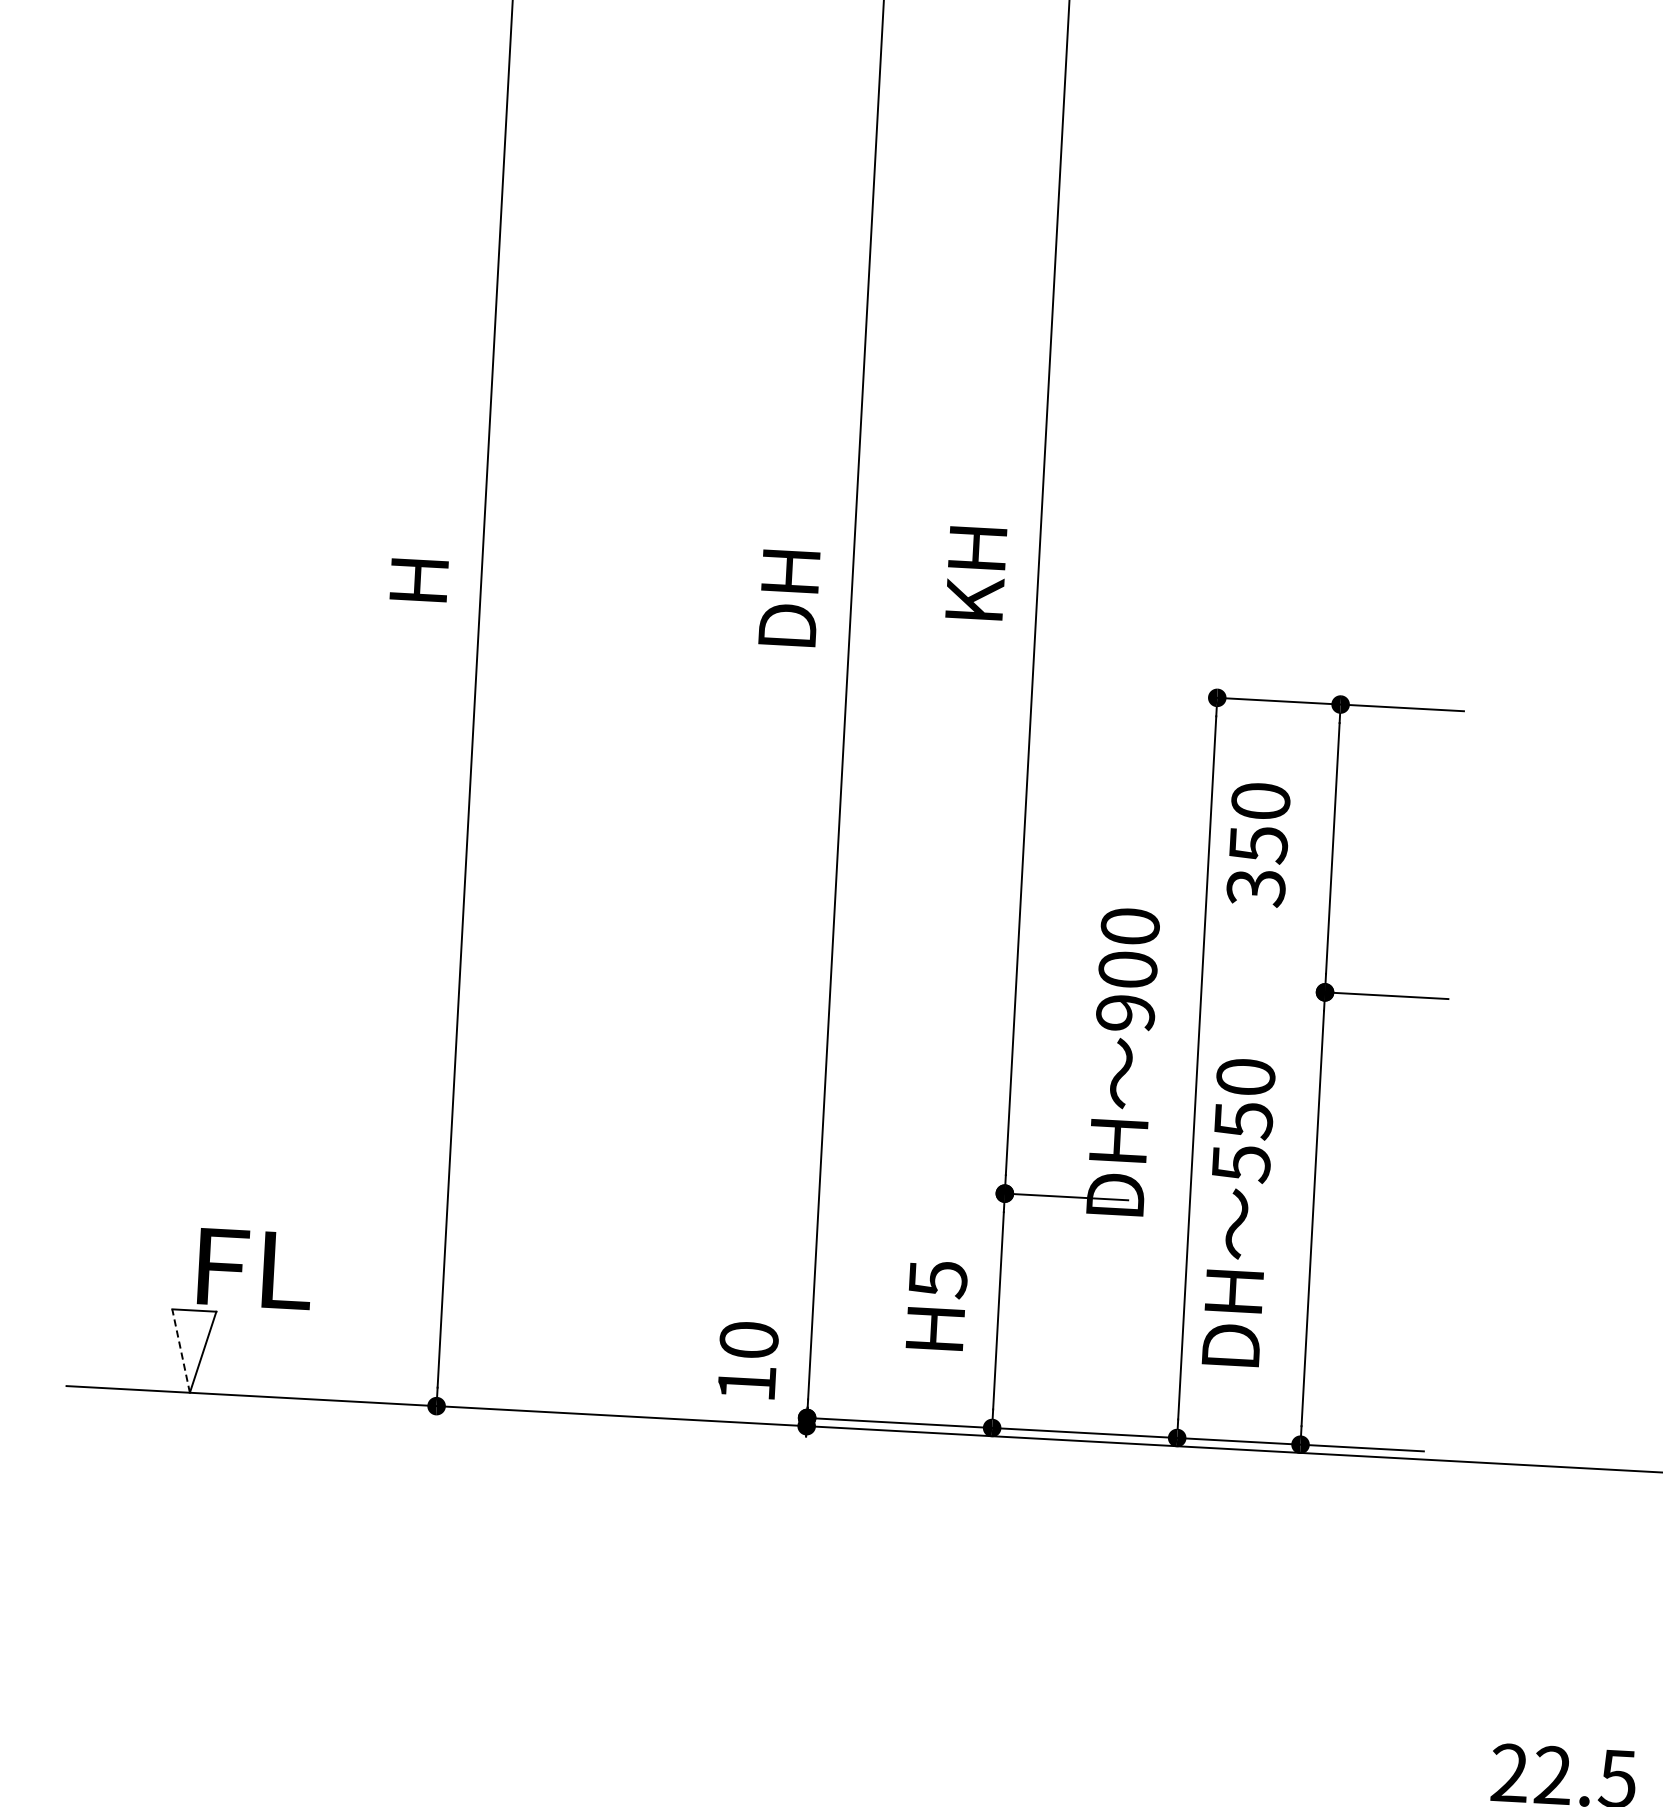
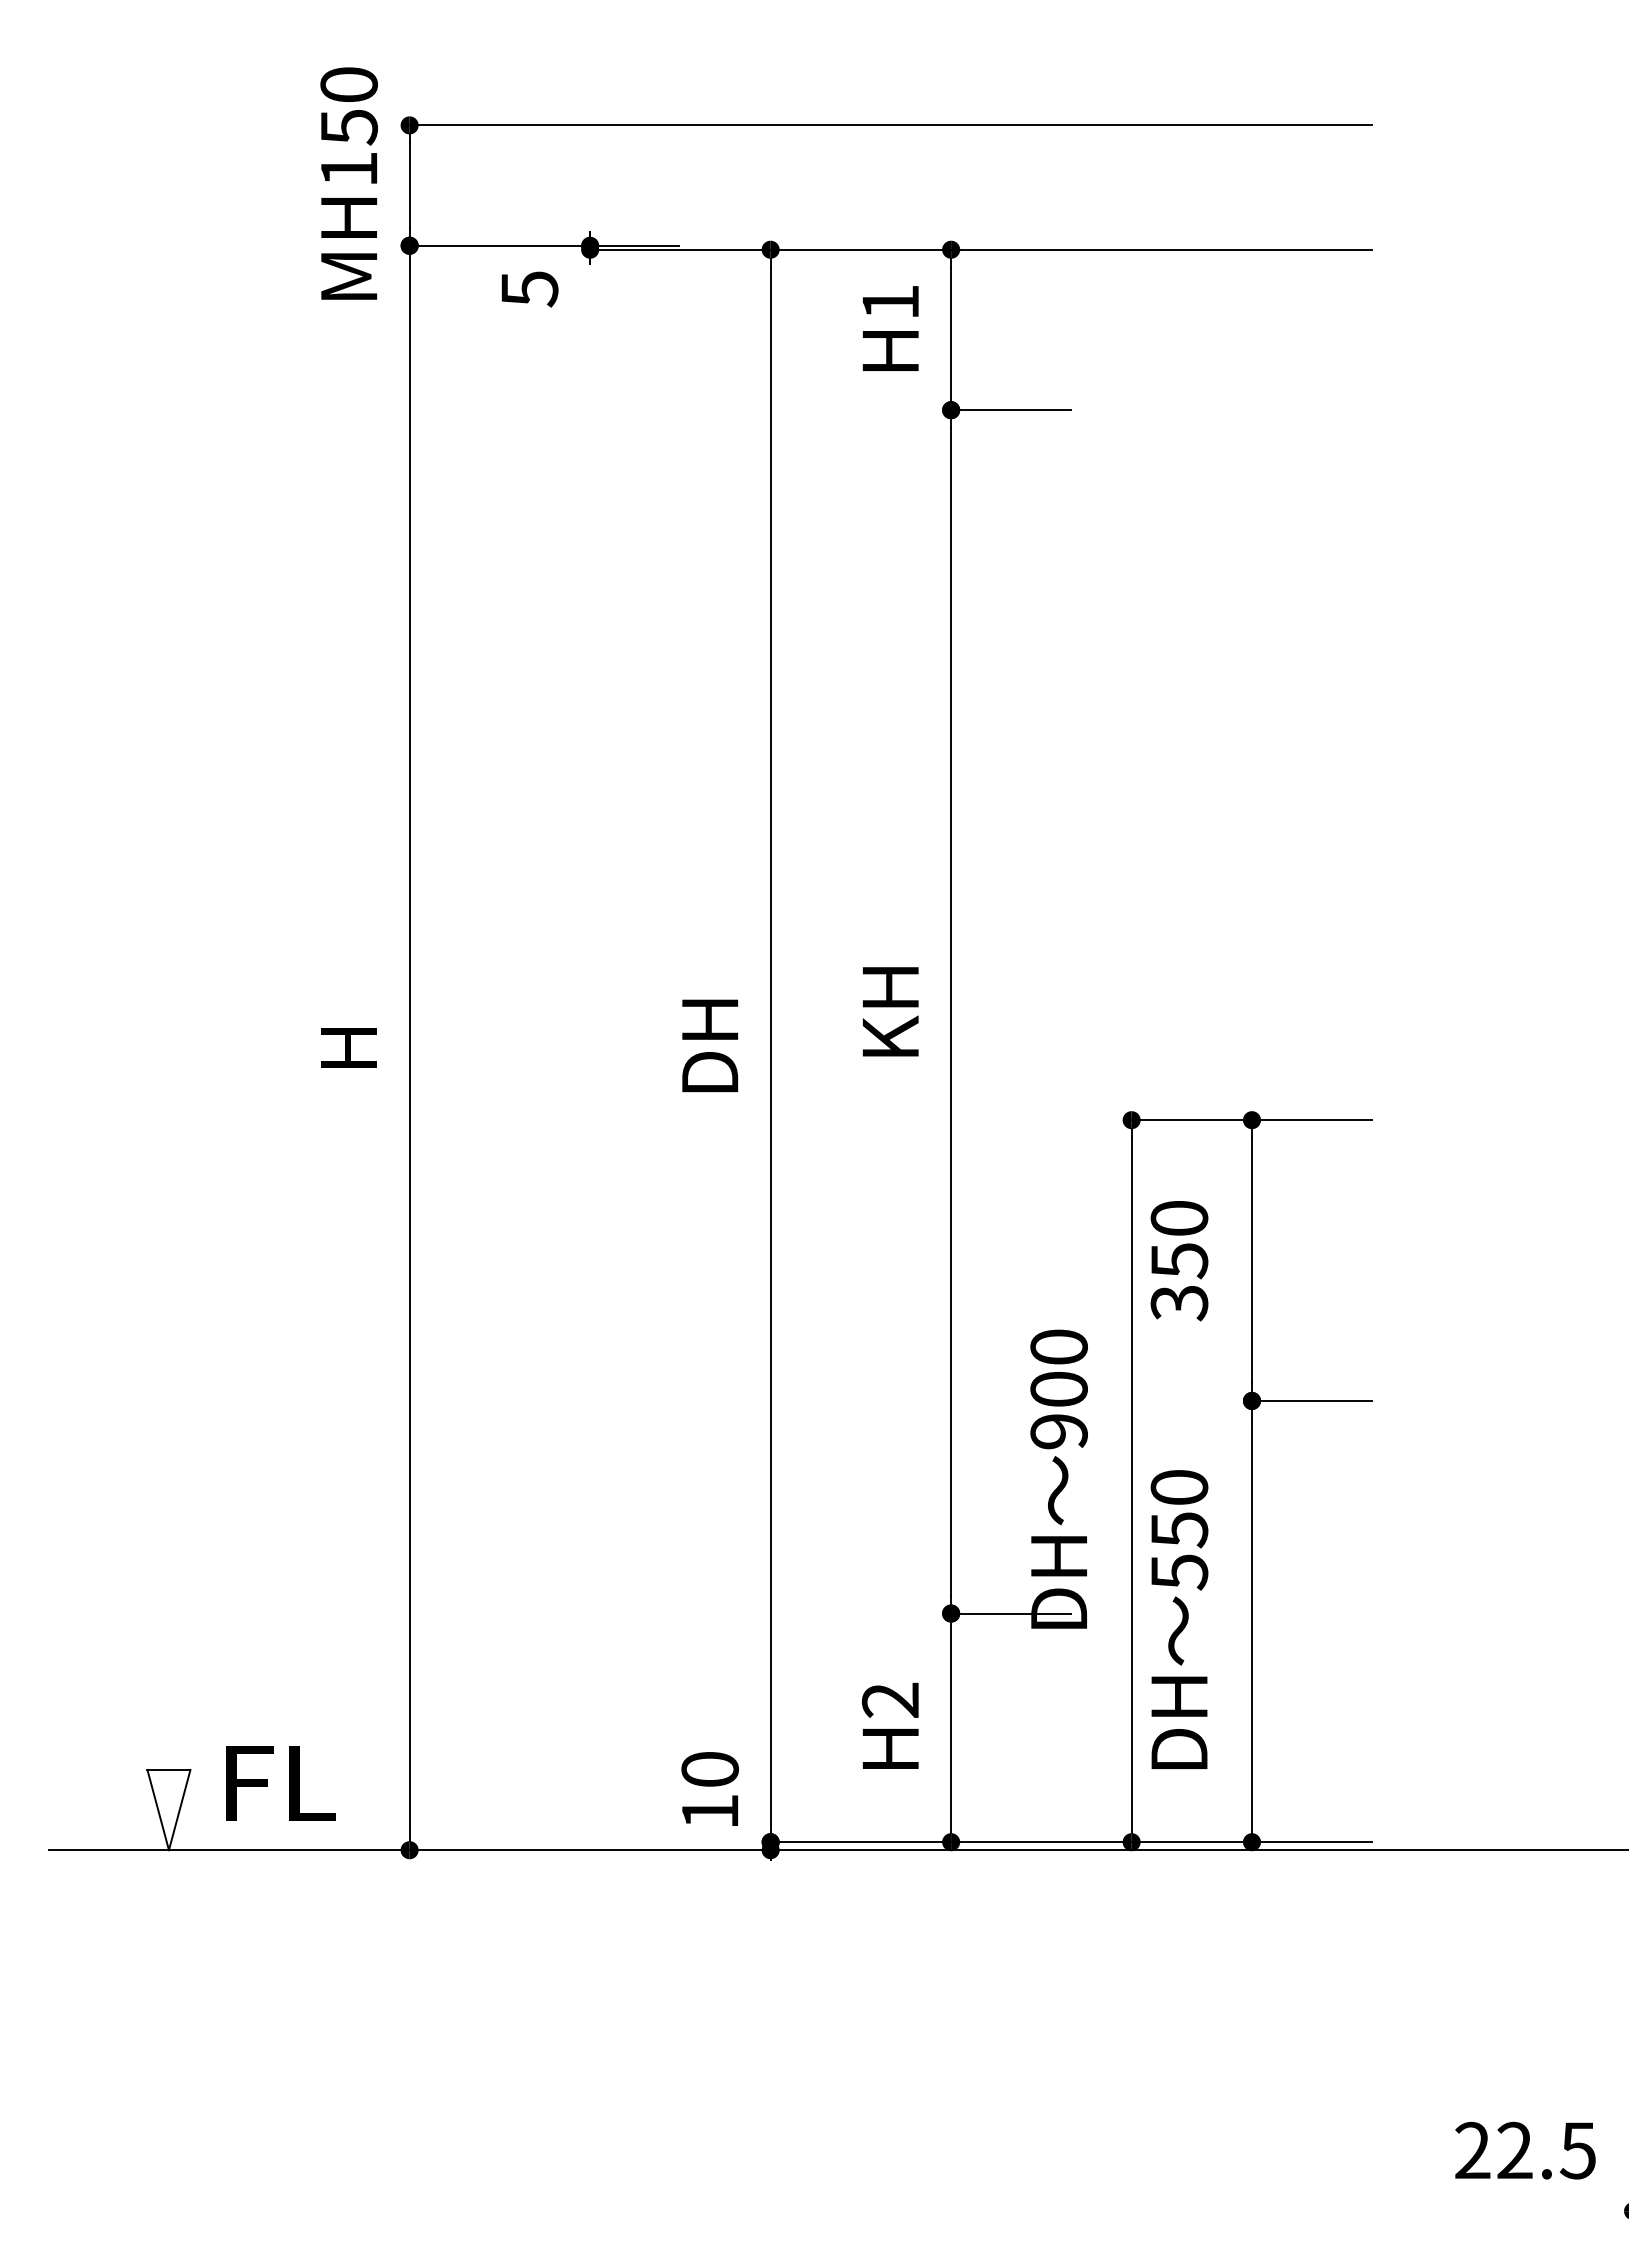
text: (254, 1269) -> (280, 1783), moved
text: (937, 1279) -> (890, 1700), H5 -> H2
line: (181, 1351) -> (158, 1810), dashed -> solid

